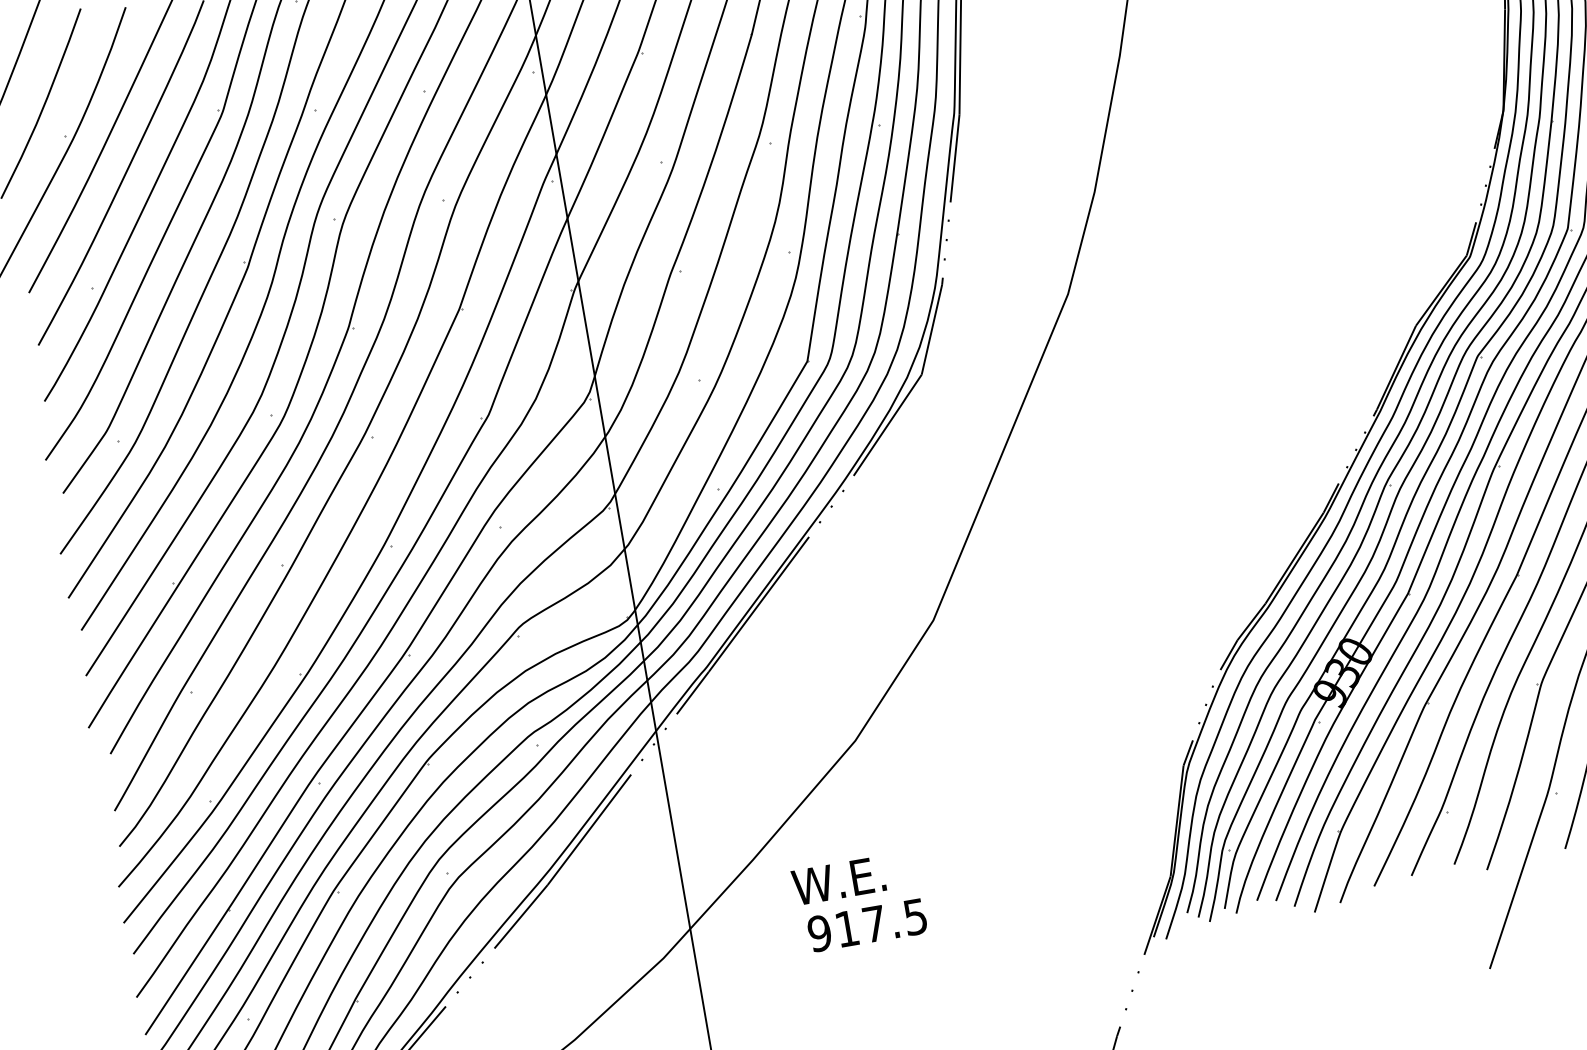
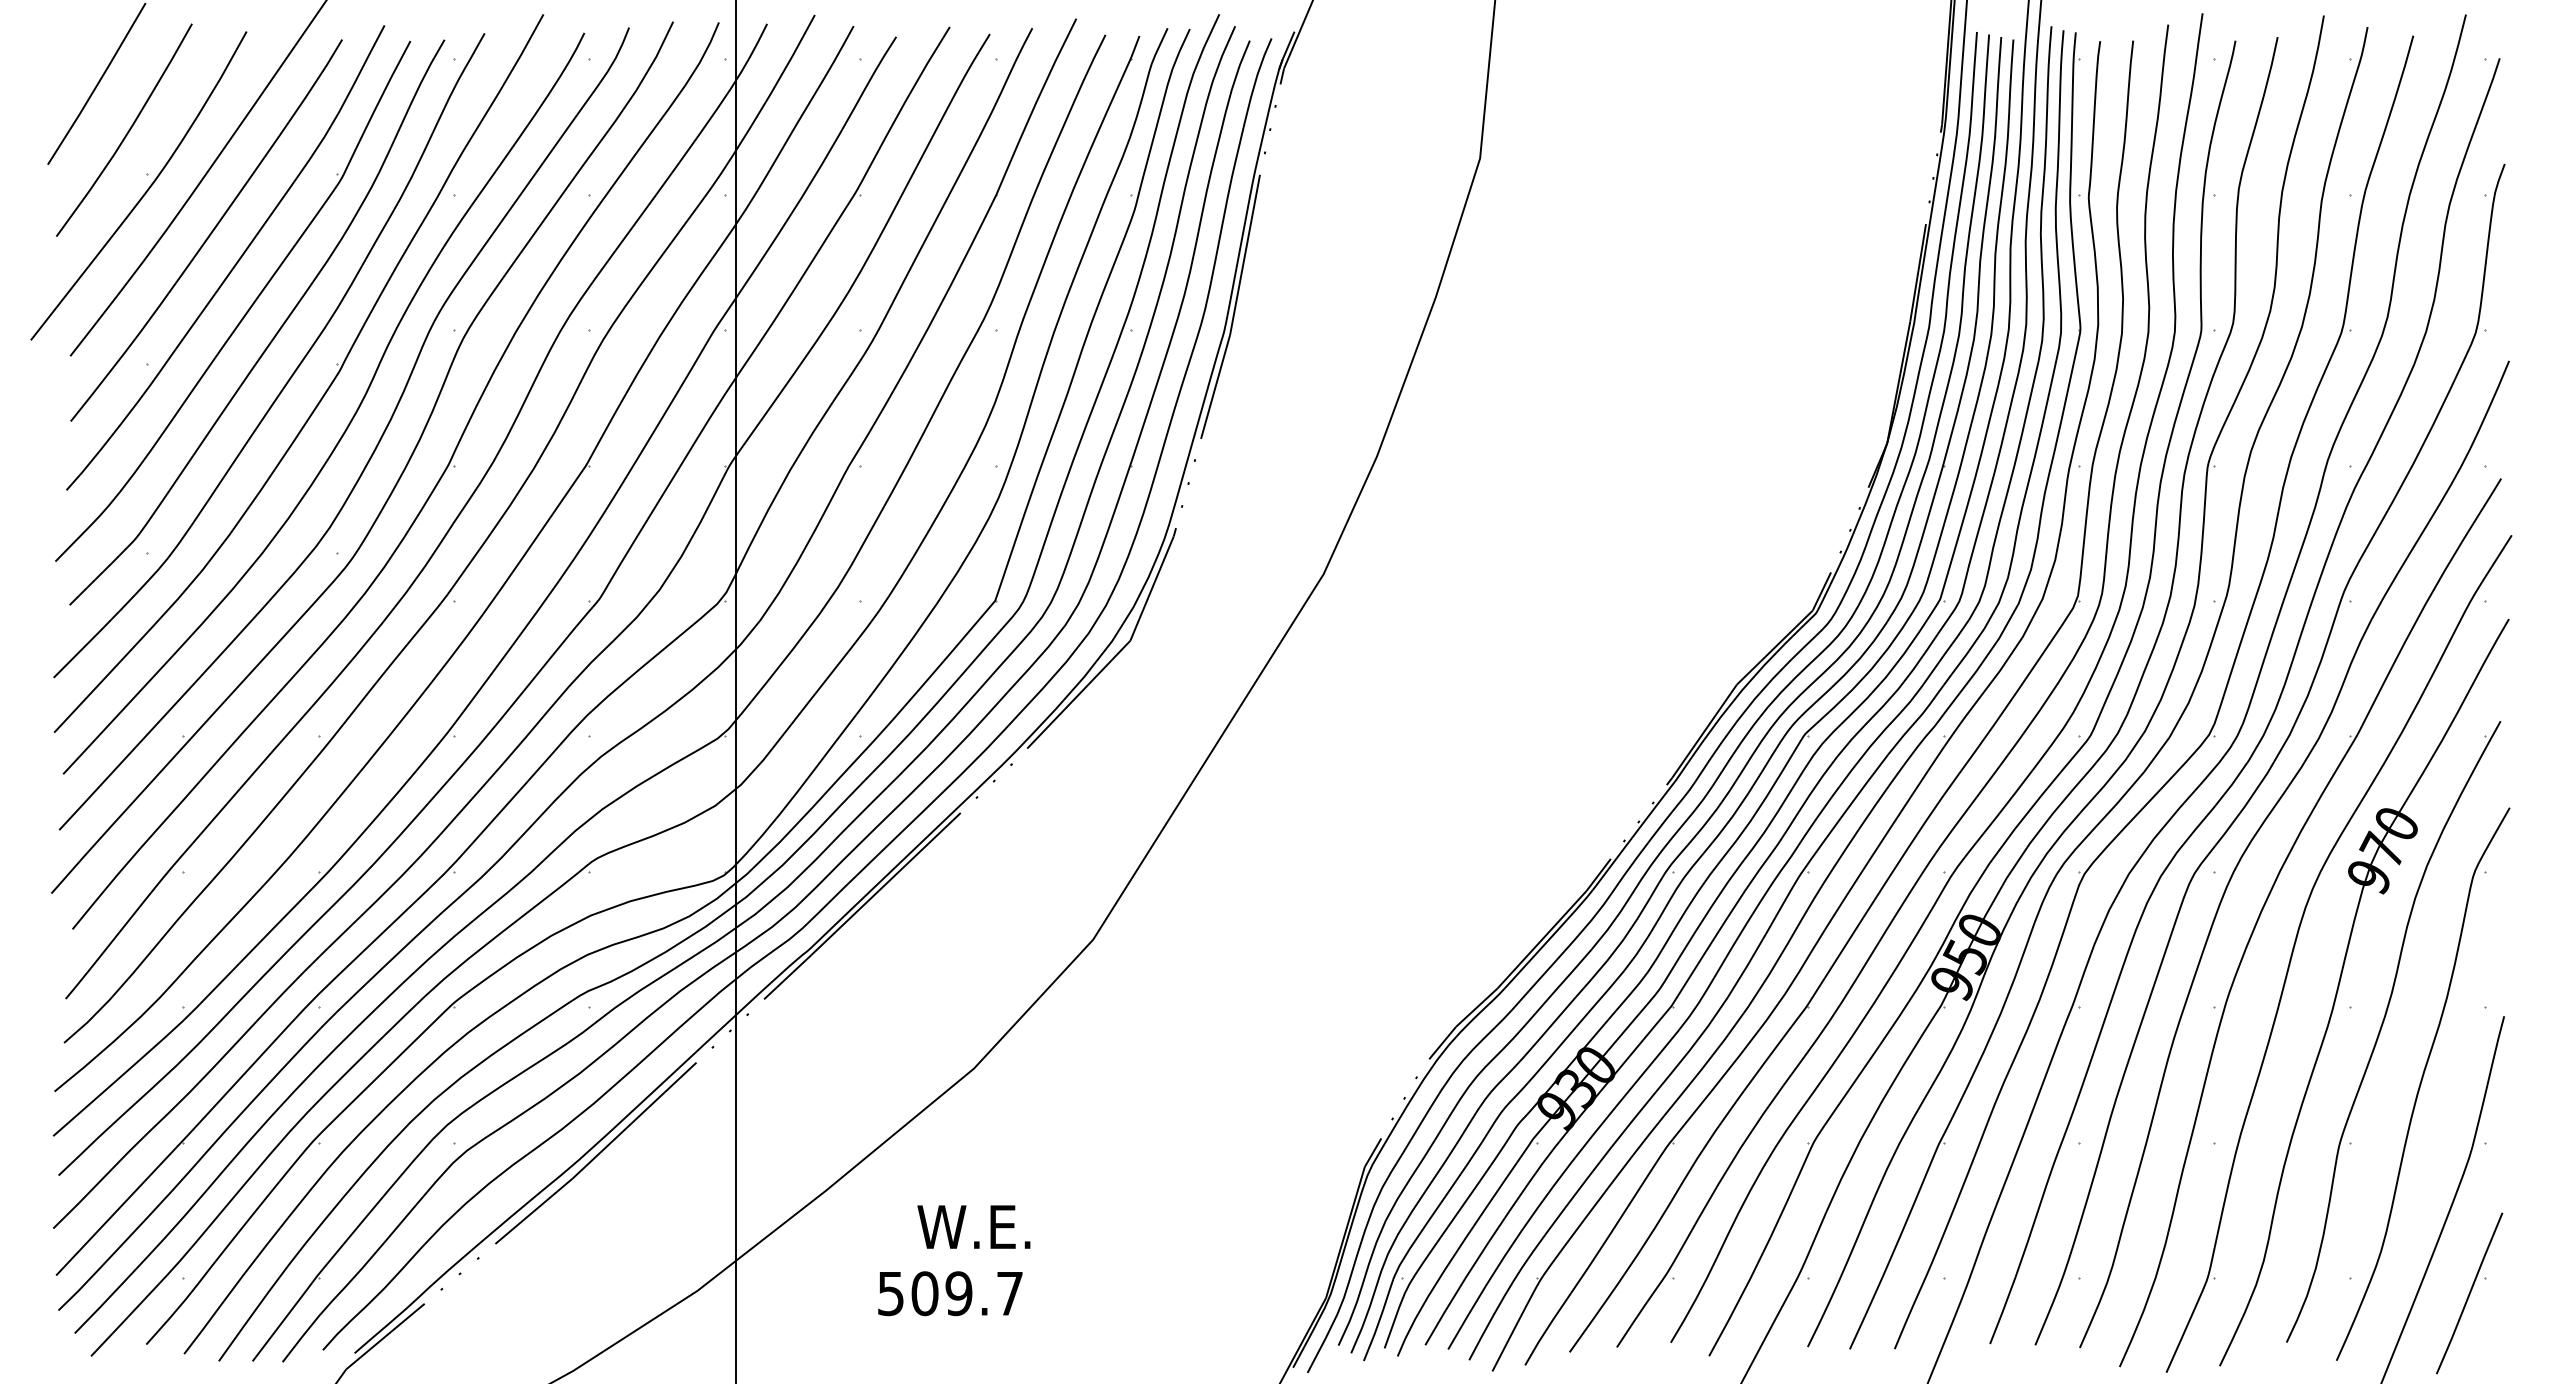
text: (838, 880) -> (973, 1226), moved
text: (866, 925) -> (949, 1293), 917.5 -> 509.7

